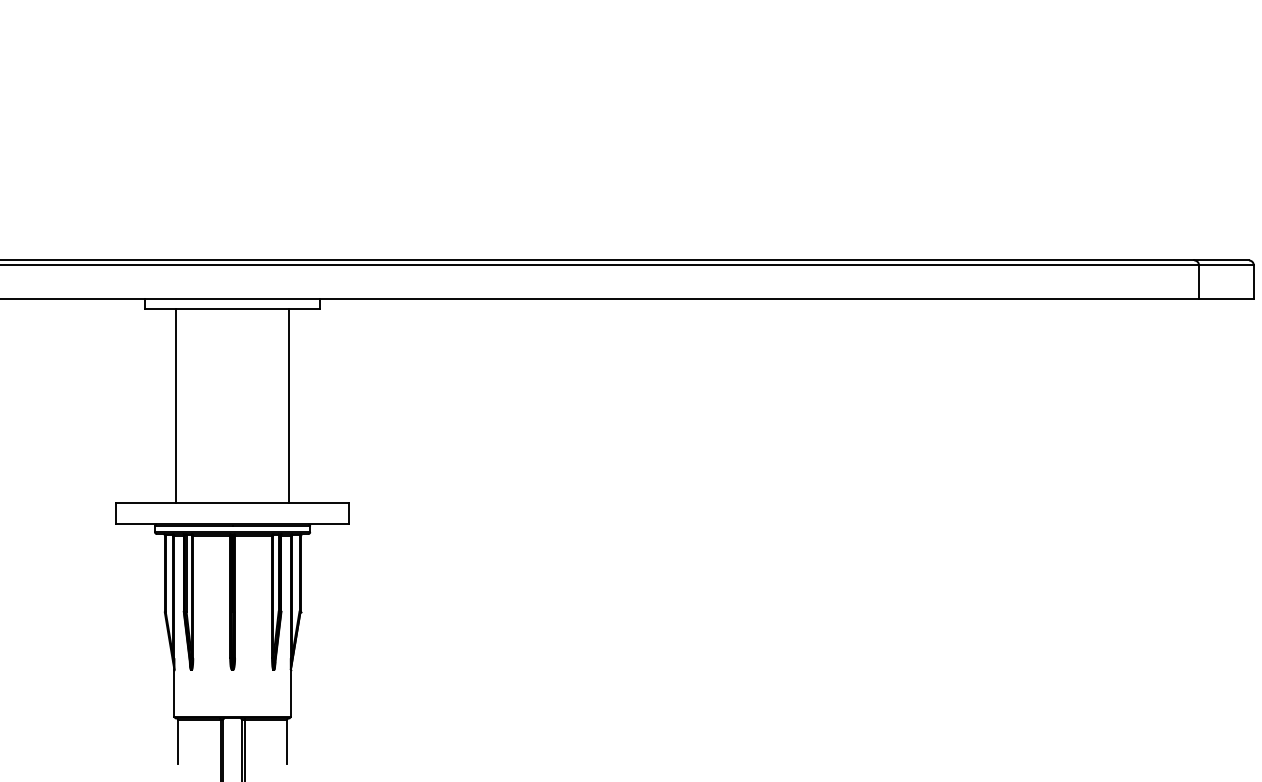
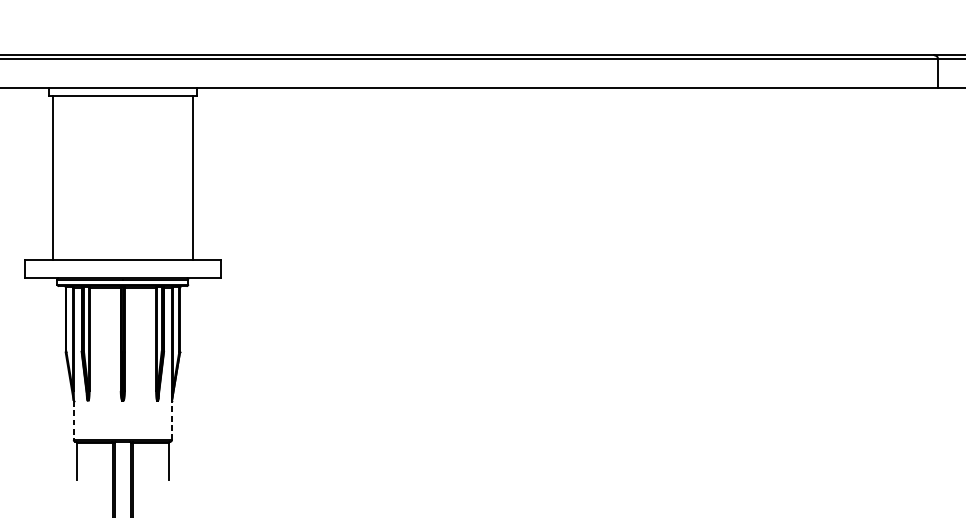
line: (176, 405) -> (53, 177), moved
line: (288, 405) -> (192, 177), moved
line: (290, 692) -> (171, 419), solid -> dashed
line: (174, 693) -> (73, 420), solid -> dashed

